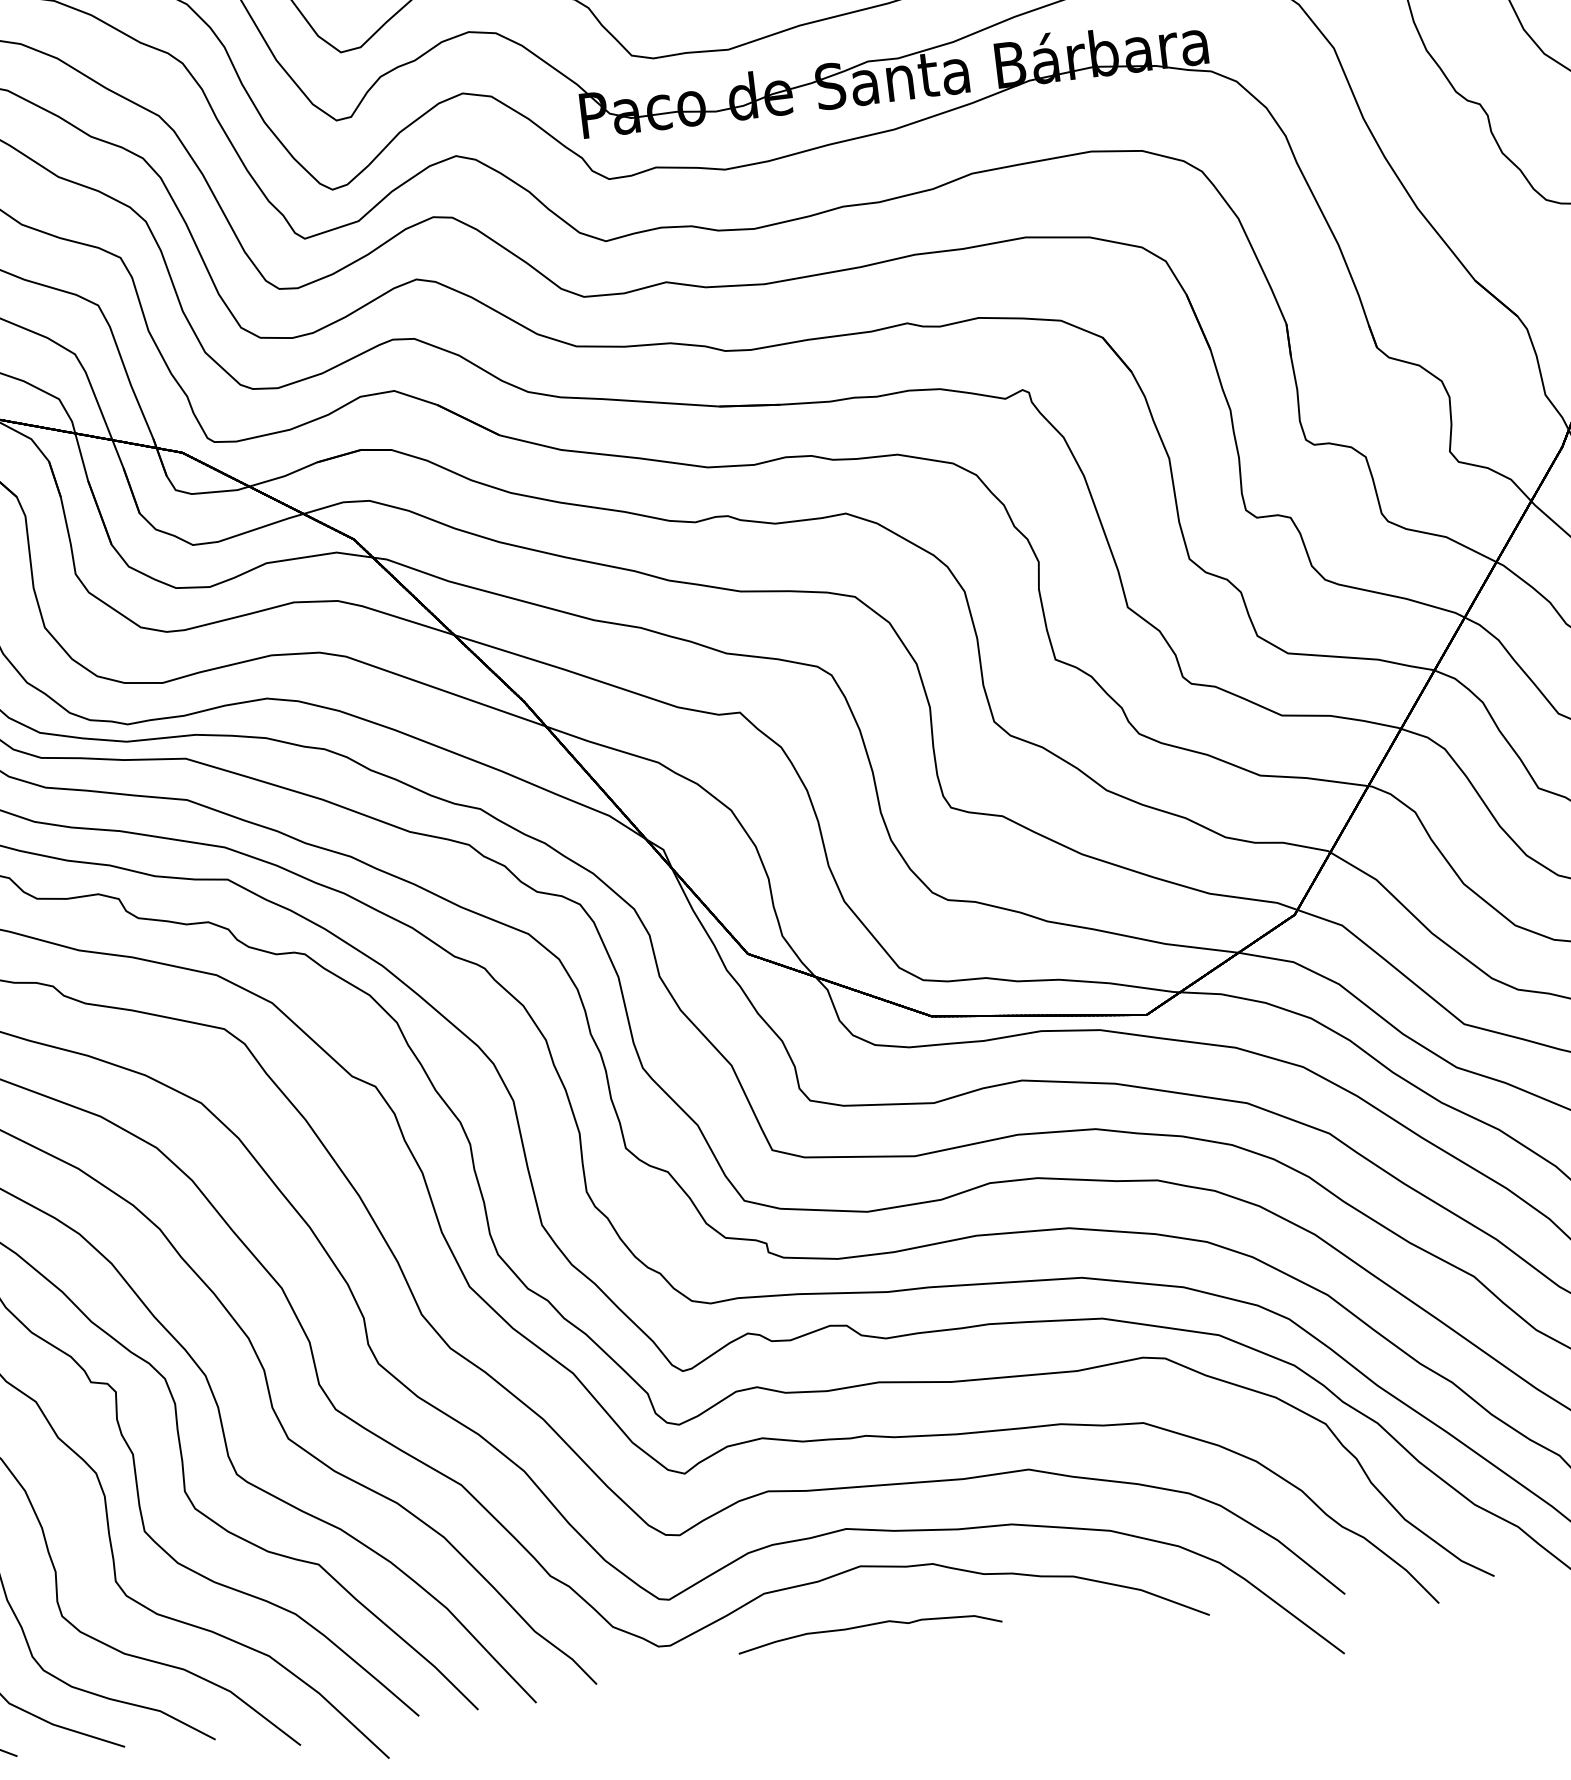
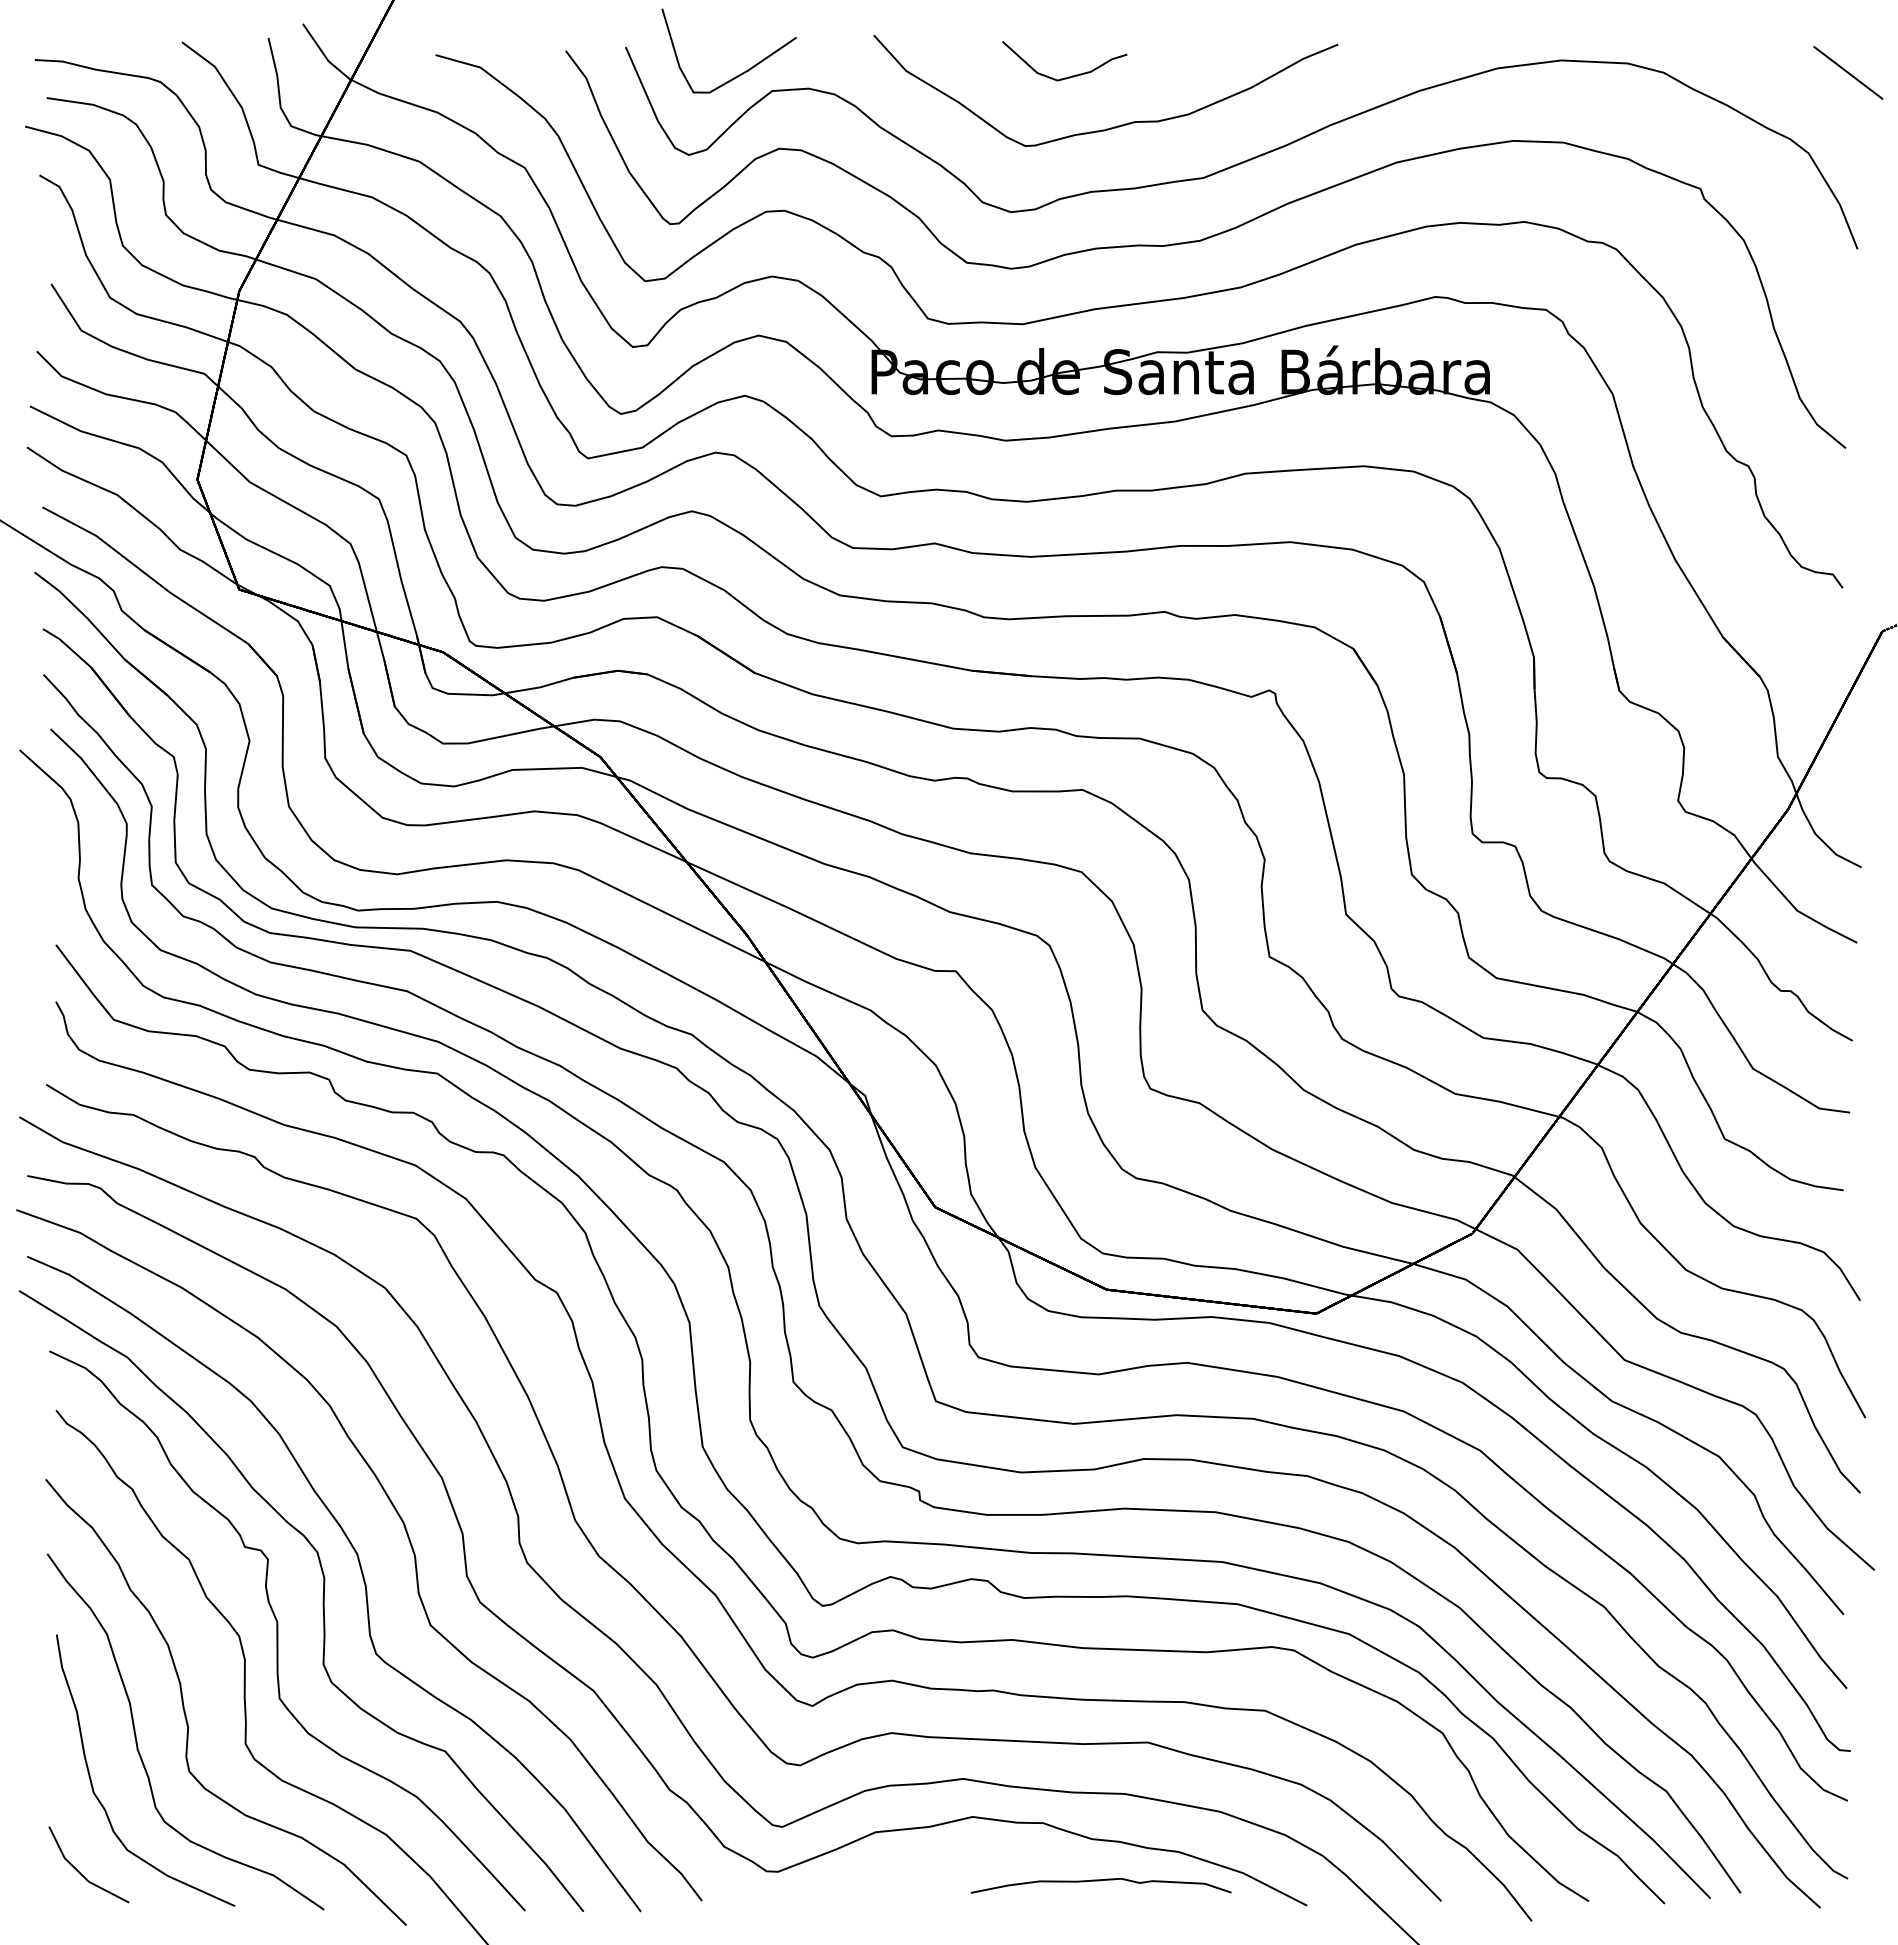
curve: (868, 1626) -> (1100, 1881), moved

